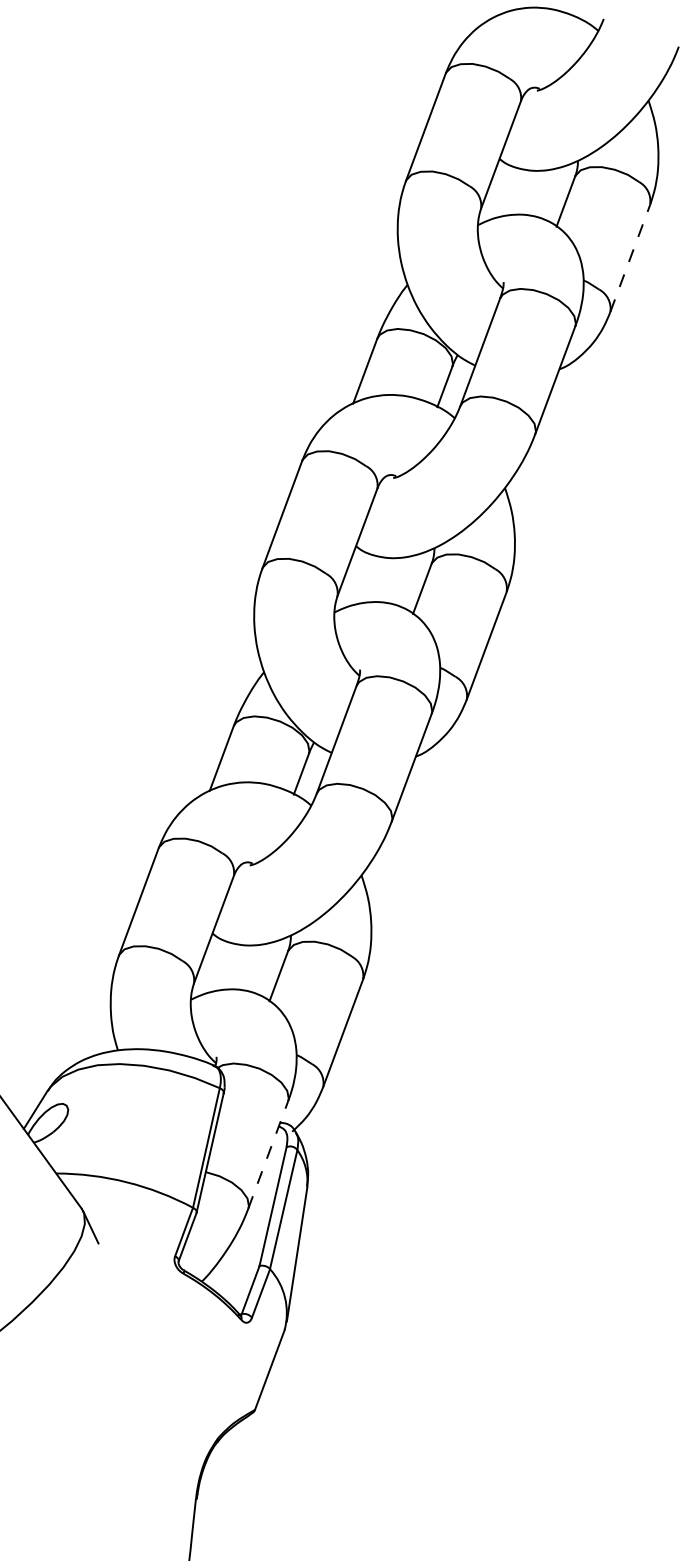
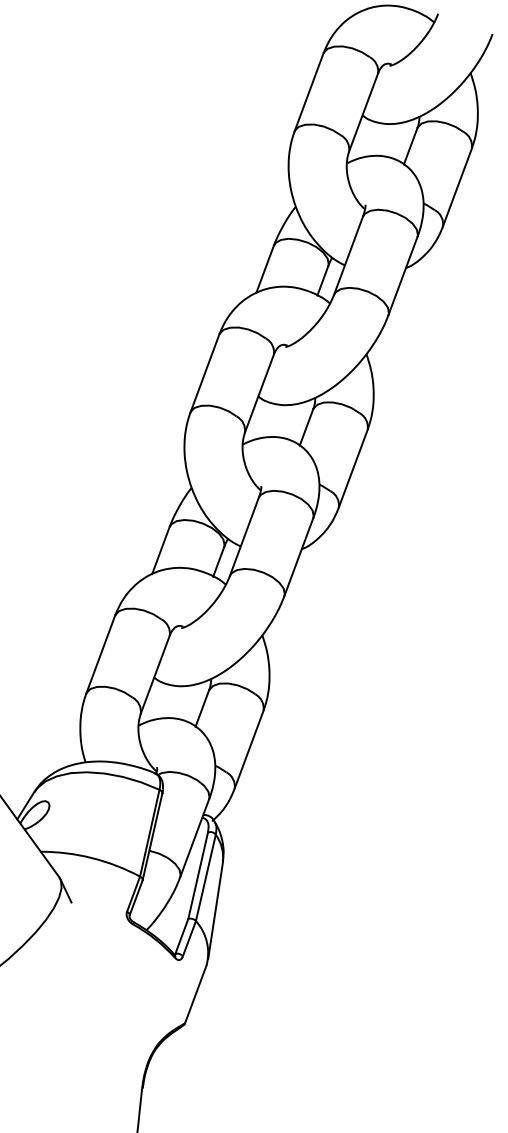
line: (630, 258) -> (457, 187), dashed -> solid
line: (268, 1155) -> (194, 838), dashed -> solid

